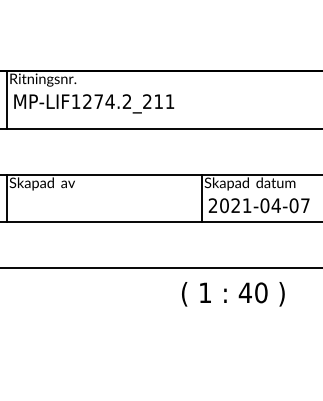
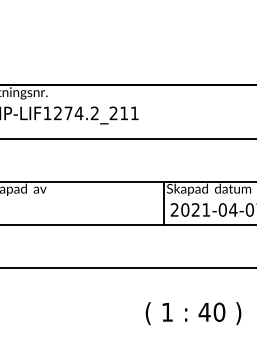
text: (233, 294) -> (193, 313), moved

